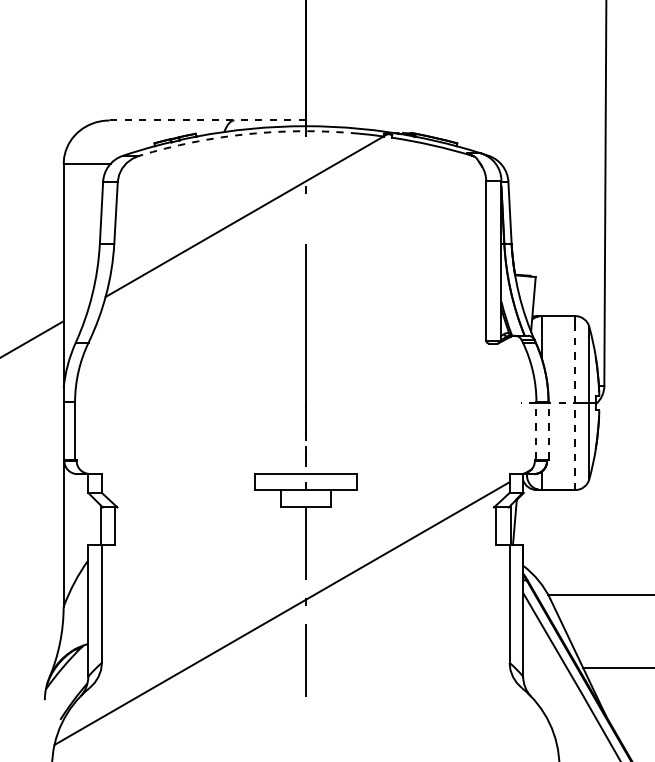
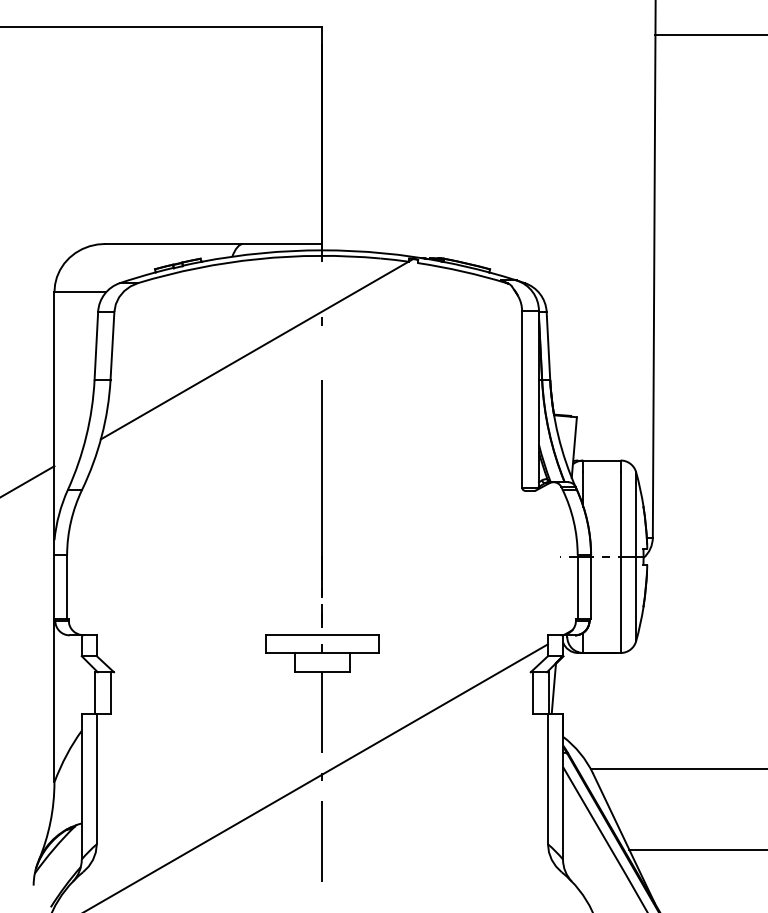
line: (207, 120) -> (213, 243), dashed -> solid
arc: (248, 134) -> (258, 259), dashed -> solid
line: (575, 408) -> (620, 562), dashed -> solid
line: (536, 429) -> (577, 586), dashed -> solid
line: (548, 429) -> (591, 586), dashed -> solid

